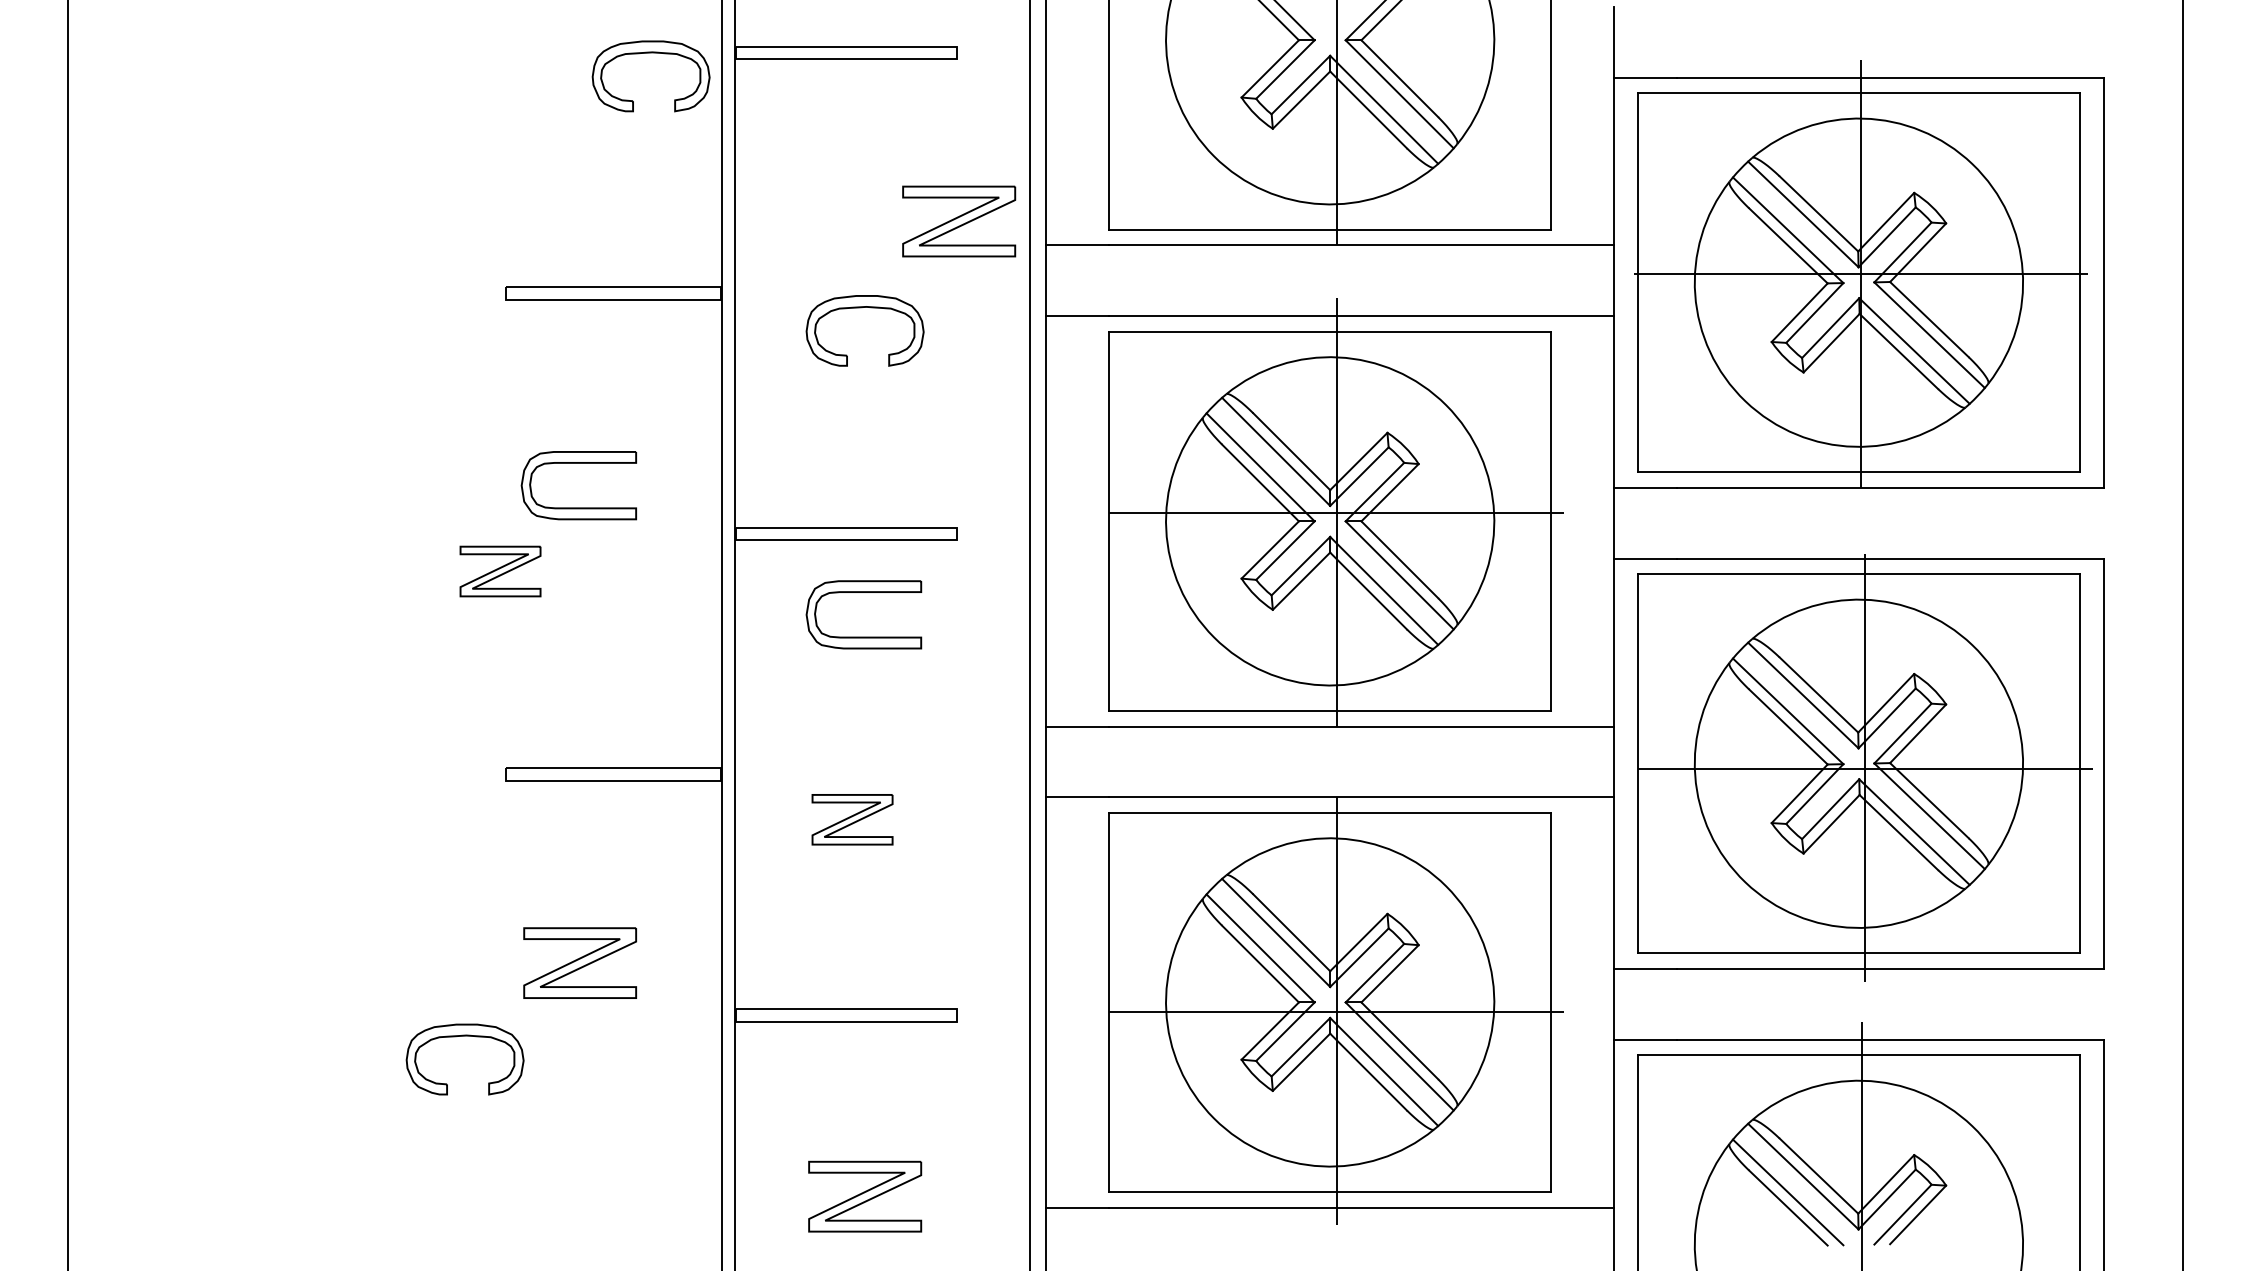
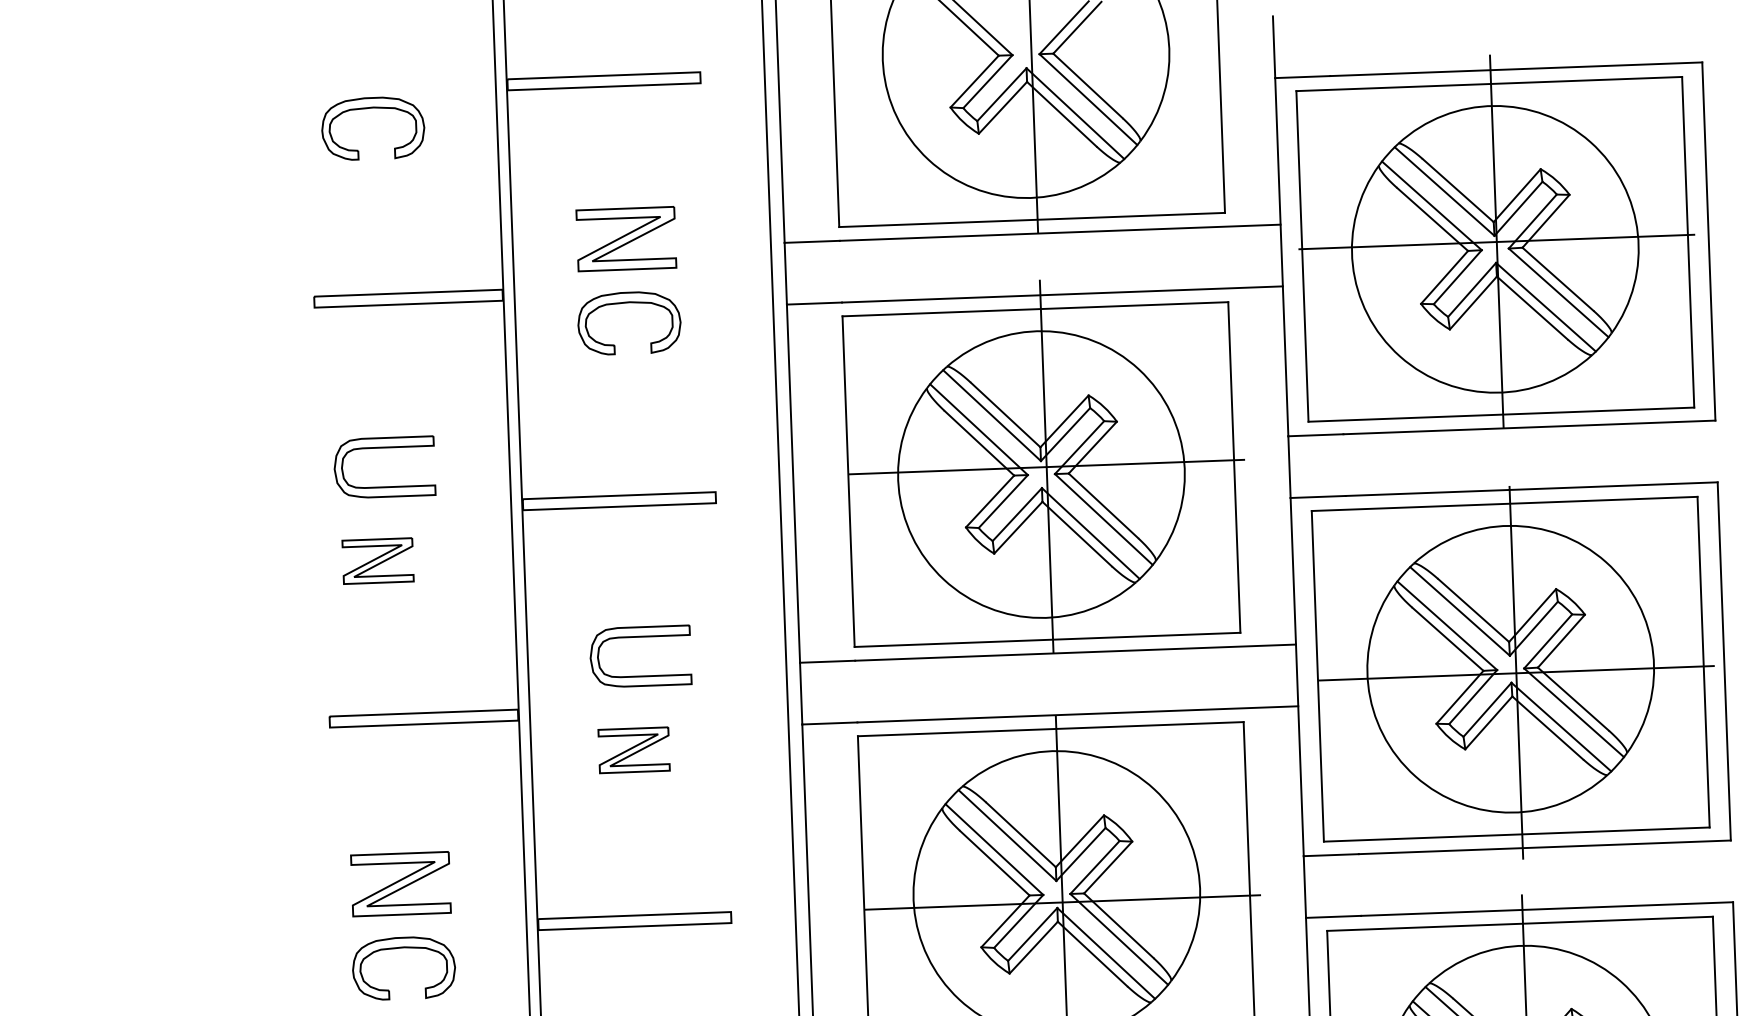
part: (650, 53) -> (371, 108), moved
part: (959, 221) -> (626, 239), moved
part: (500, 571) -> (378, 561), moved
part: (863, 592) -> (639, 637), moved
part: (464, 1036) -> (402, 948), moved

